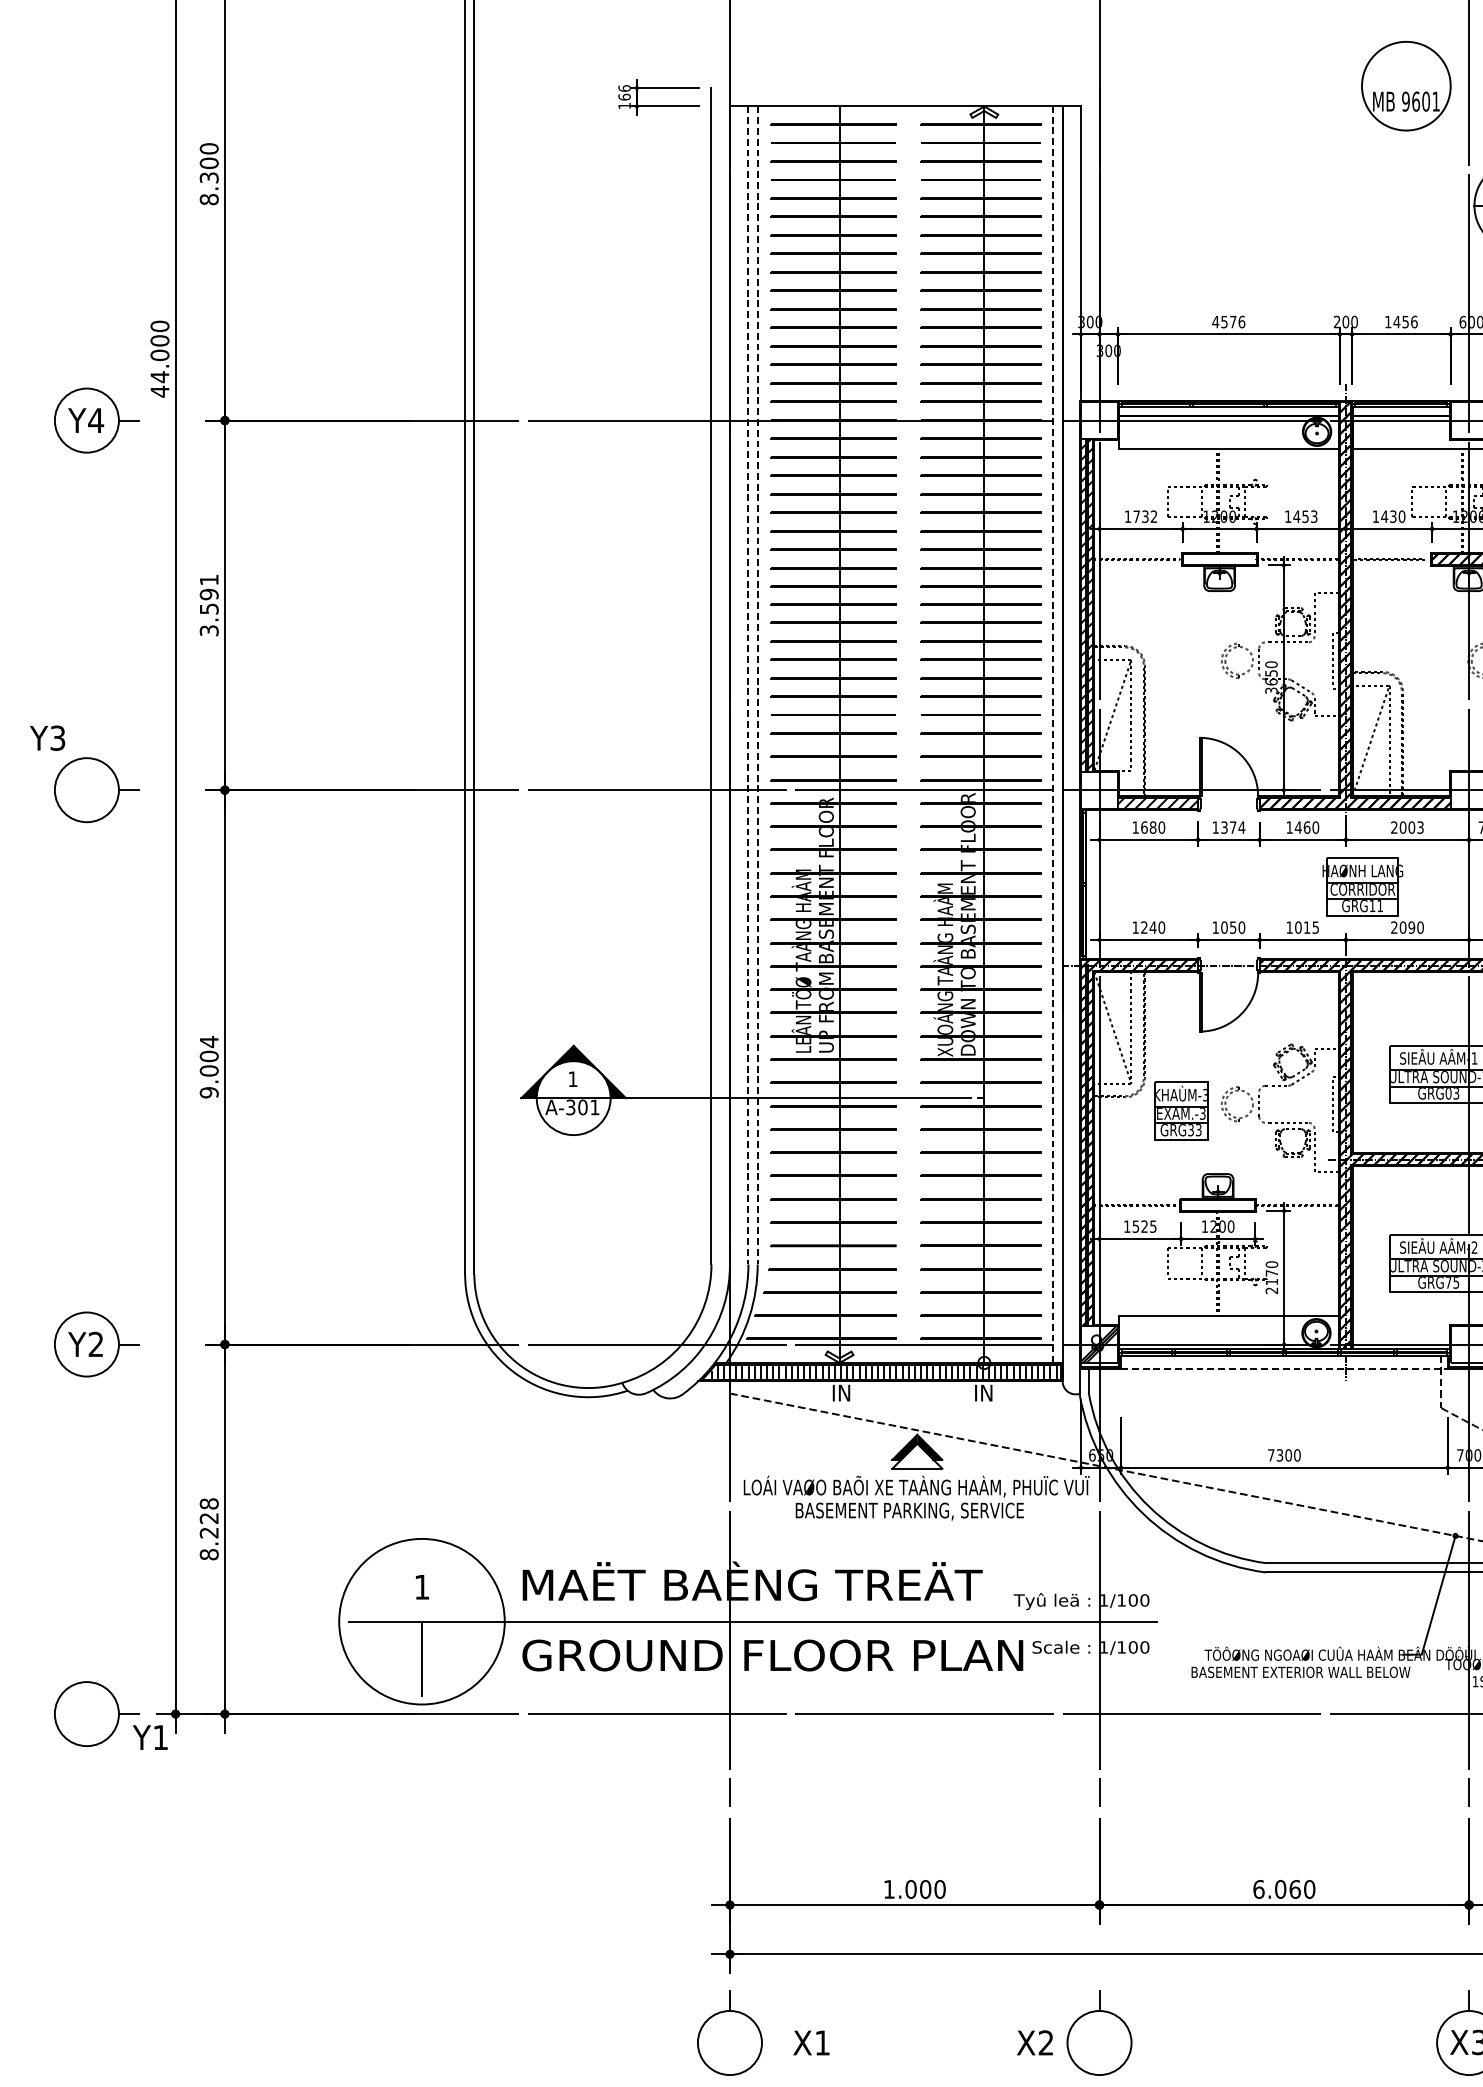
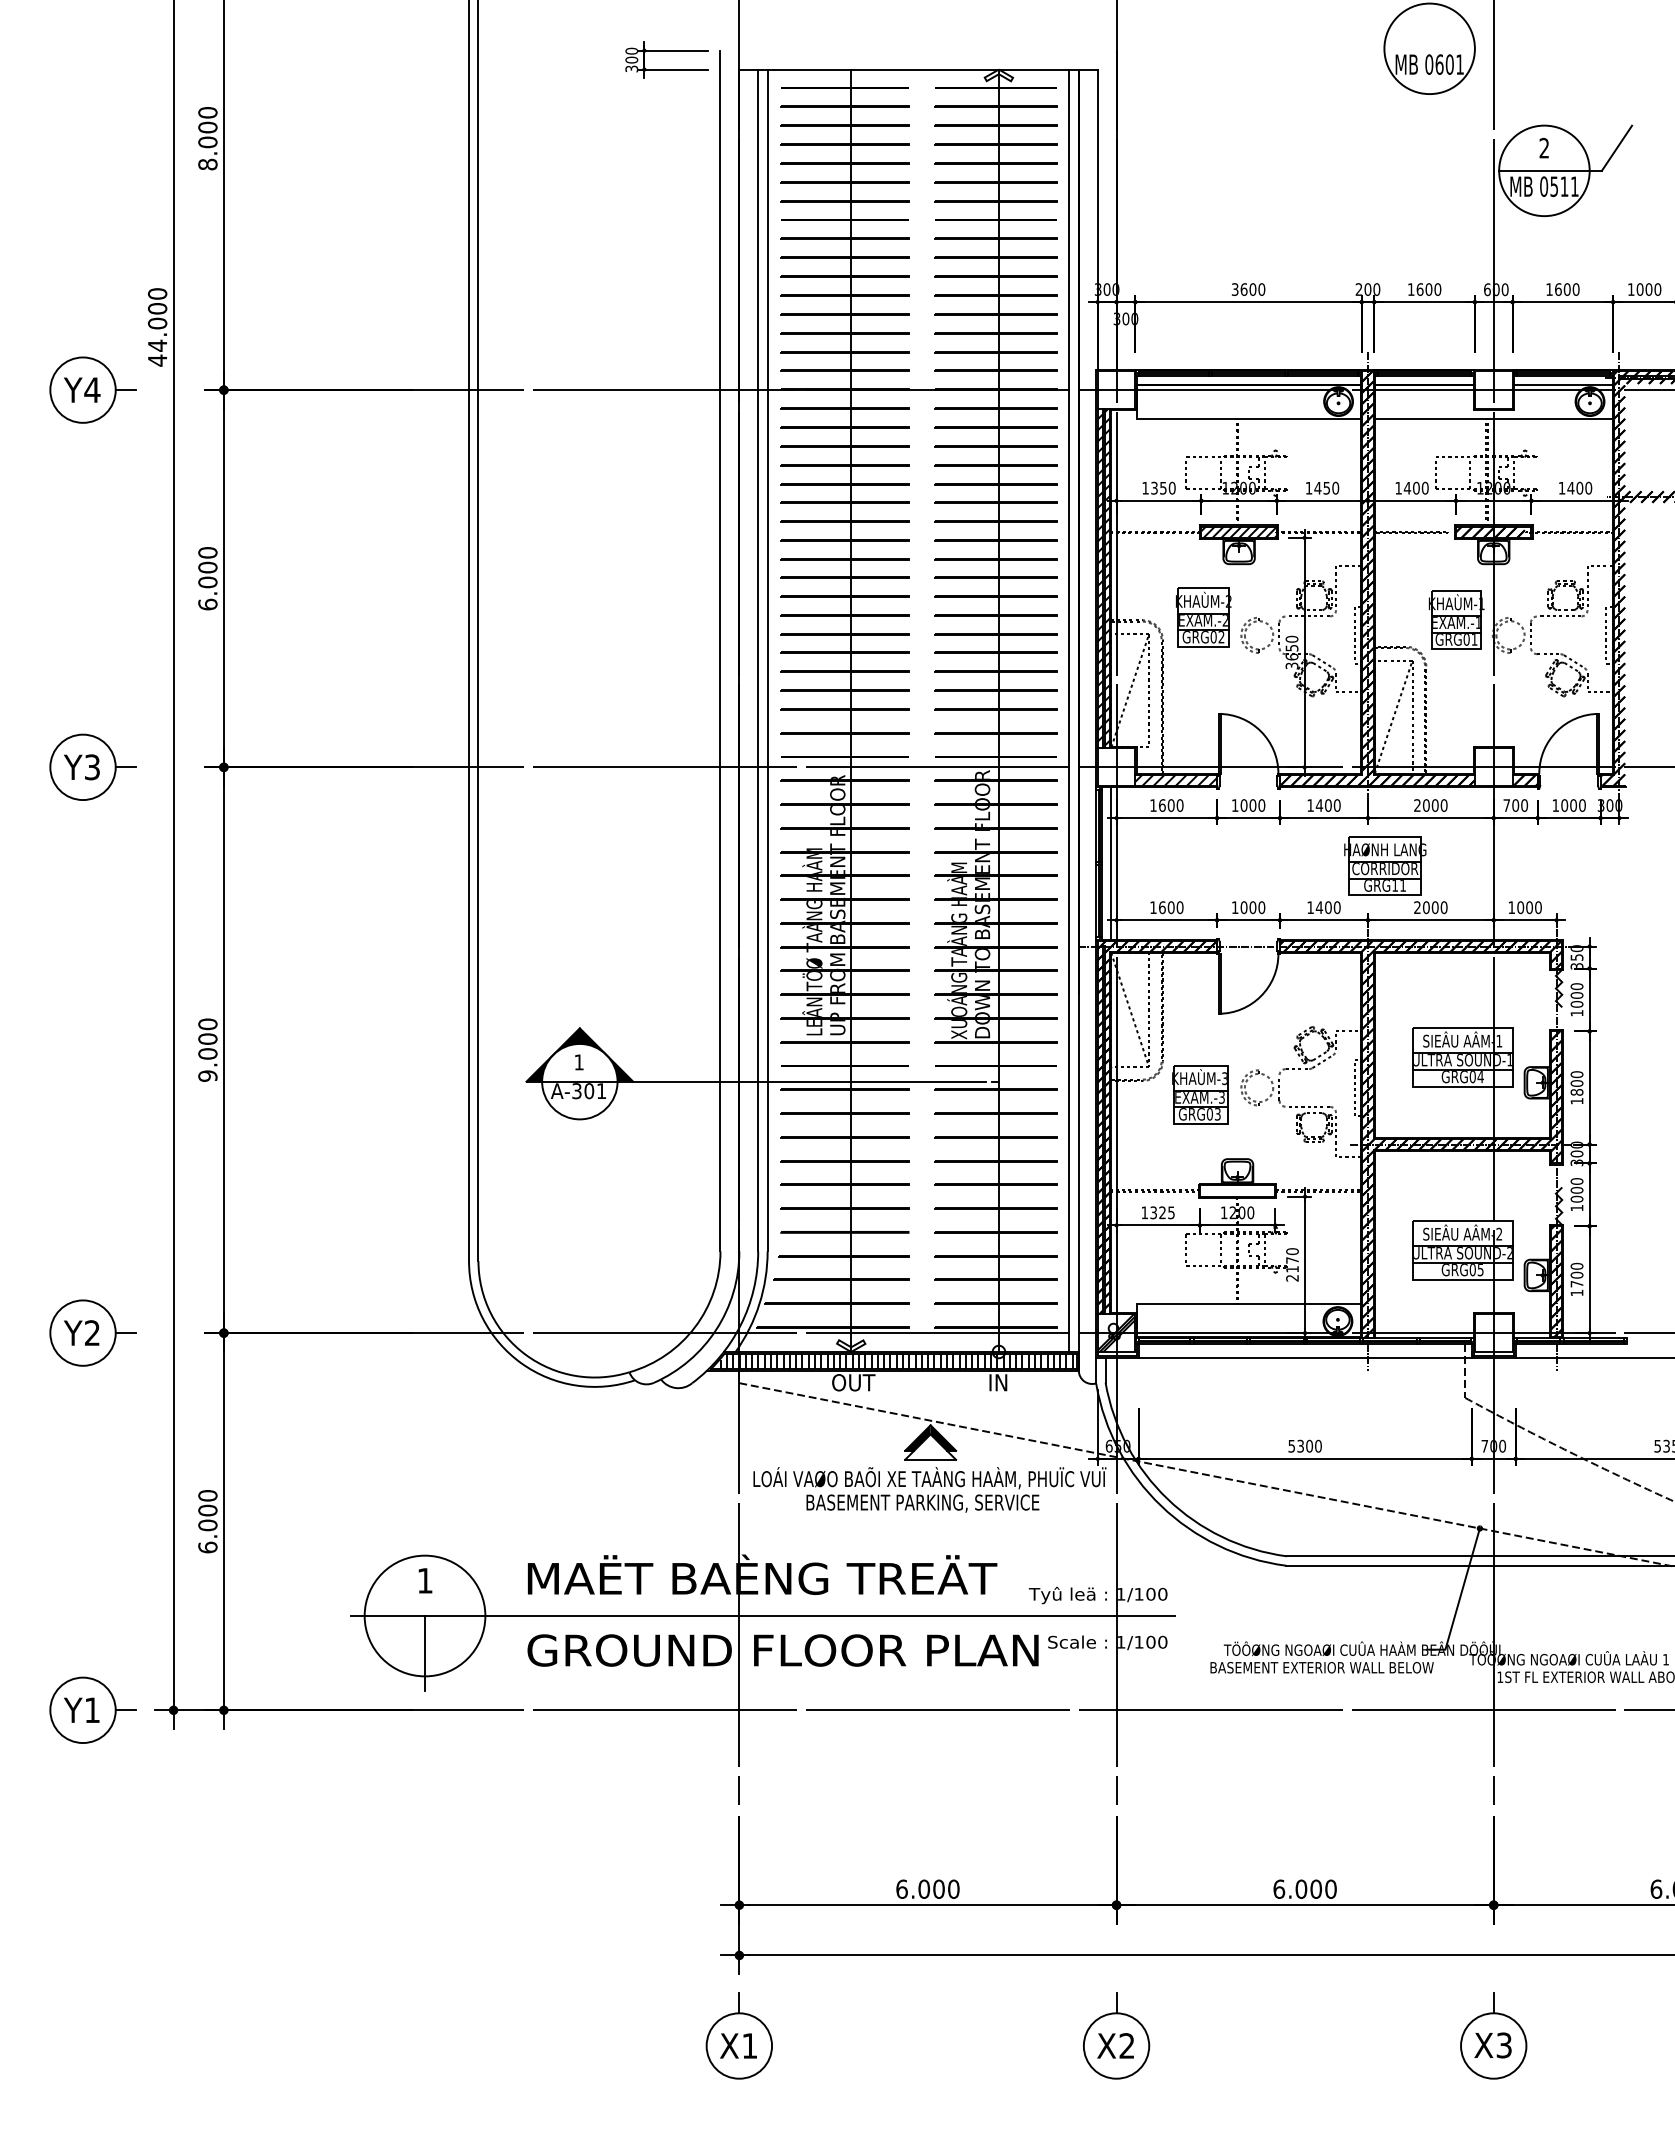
text: (624, 96) -> (631, 59), 166 -> 300
text: (1406, 101) -> (1429, 64), 9601 -> 0601
text: (208, 177) -> (207, 142), 8.300 -> 8.000
text: (1228, 321) -> (1248, 289), 4576 -> 3600
text: (1405, 321) -> (1428, 289), 1456 -> 1600
text: (1145, 515) -> (1163, 487), 1732 -> 1350
text: (1314, 515) -> (1335, 487), 1453 -> 1450
text: (1393, 515) -> (1416, 487), 1430 -> 1400
hatch: (1219, 559) -> (1238, 531), added
text: (208, 605) -> (207, 578), 3.591 -> 6.000
part: (1184, 643) -> (1203, 617), added
part: (1432, 645) -> (1456, 619), added
line: (748, 685) -> (758, 660), dashed -> solid
line: (757, 685) -> (767, 660), dashed -> solid
line: (1053, 734) -> (1069, 710), dashed -> solid
text: (47, 738) -> (81, 767), moved
text: (1152, 827) -> (1170, 805), 1680 -> 1600
text: (1232, 827) -> (1252, 805), 1374 -> 1000
text: (1307, 827) -> (1328, 805), 1460 -> 1400
text: (1419, 827) -> (1443, 805), 2003 -> 2000
line: (1094, 884) -> (1111, 863), added
text: (1148, 927) -> (1166, 907), 1240 -> 1600
text: (1232, 927) -> (1252, 907), 1050 -> 1000
text: (1306, 927) -> (1327, 907), 1015 -> 1400
text: (1411, 927) -> (1434, 907), 2090 -> 2000
text: (208, 1042) -> (207, 1024), 9.004 -> 9.000
text: (1456, 1094) -> (1480, 1077), GRG03 -> GRG04
text: (1190, 1130) -> (1209, 1114), GRG33 -> GRG03
text: (1135, 1226) -> (1153, 1212), 1525 -> 1325
text: (1448, 1283) -> (1472, 1270), GRG75 -> GRG05
line: (1284, 1369) -> (1305, 1358), dashed -> solid
text: (841, 1392) -> (853, 1382), IN -> OUT
text: (1270, 1455) -> (1291, 1446), 7300 -> 5300
text: (208, 1529) -> (207, 1521), 8.228 -> 6.000
circle: (421, 1621) -> (424, 1615), size x0.71
text: (150, 1736) -> (81, 1709), moved
text: (888, 1888) -> (901, 1888), 1.000 -> 6.000
text: (1295, 1888) -> (1316, 1888), 6.060 -> 6.000
text: (811, 2042) -> (738, 2045), moved
text: (1034, 2042) -> (1115, 2045), moved

